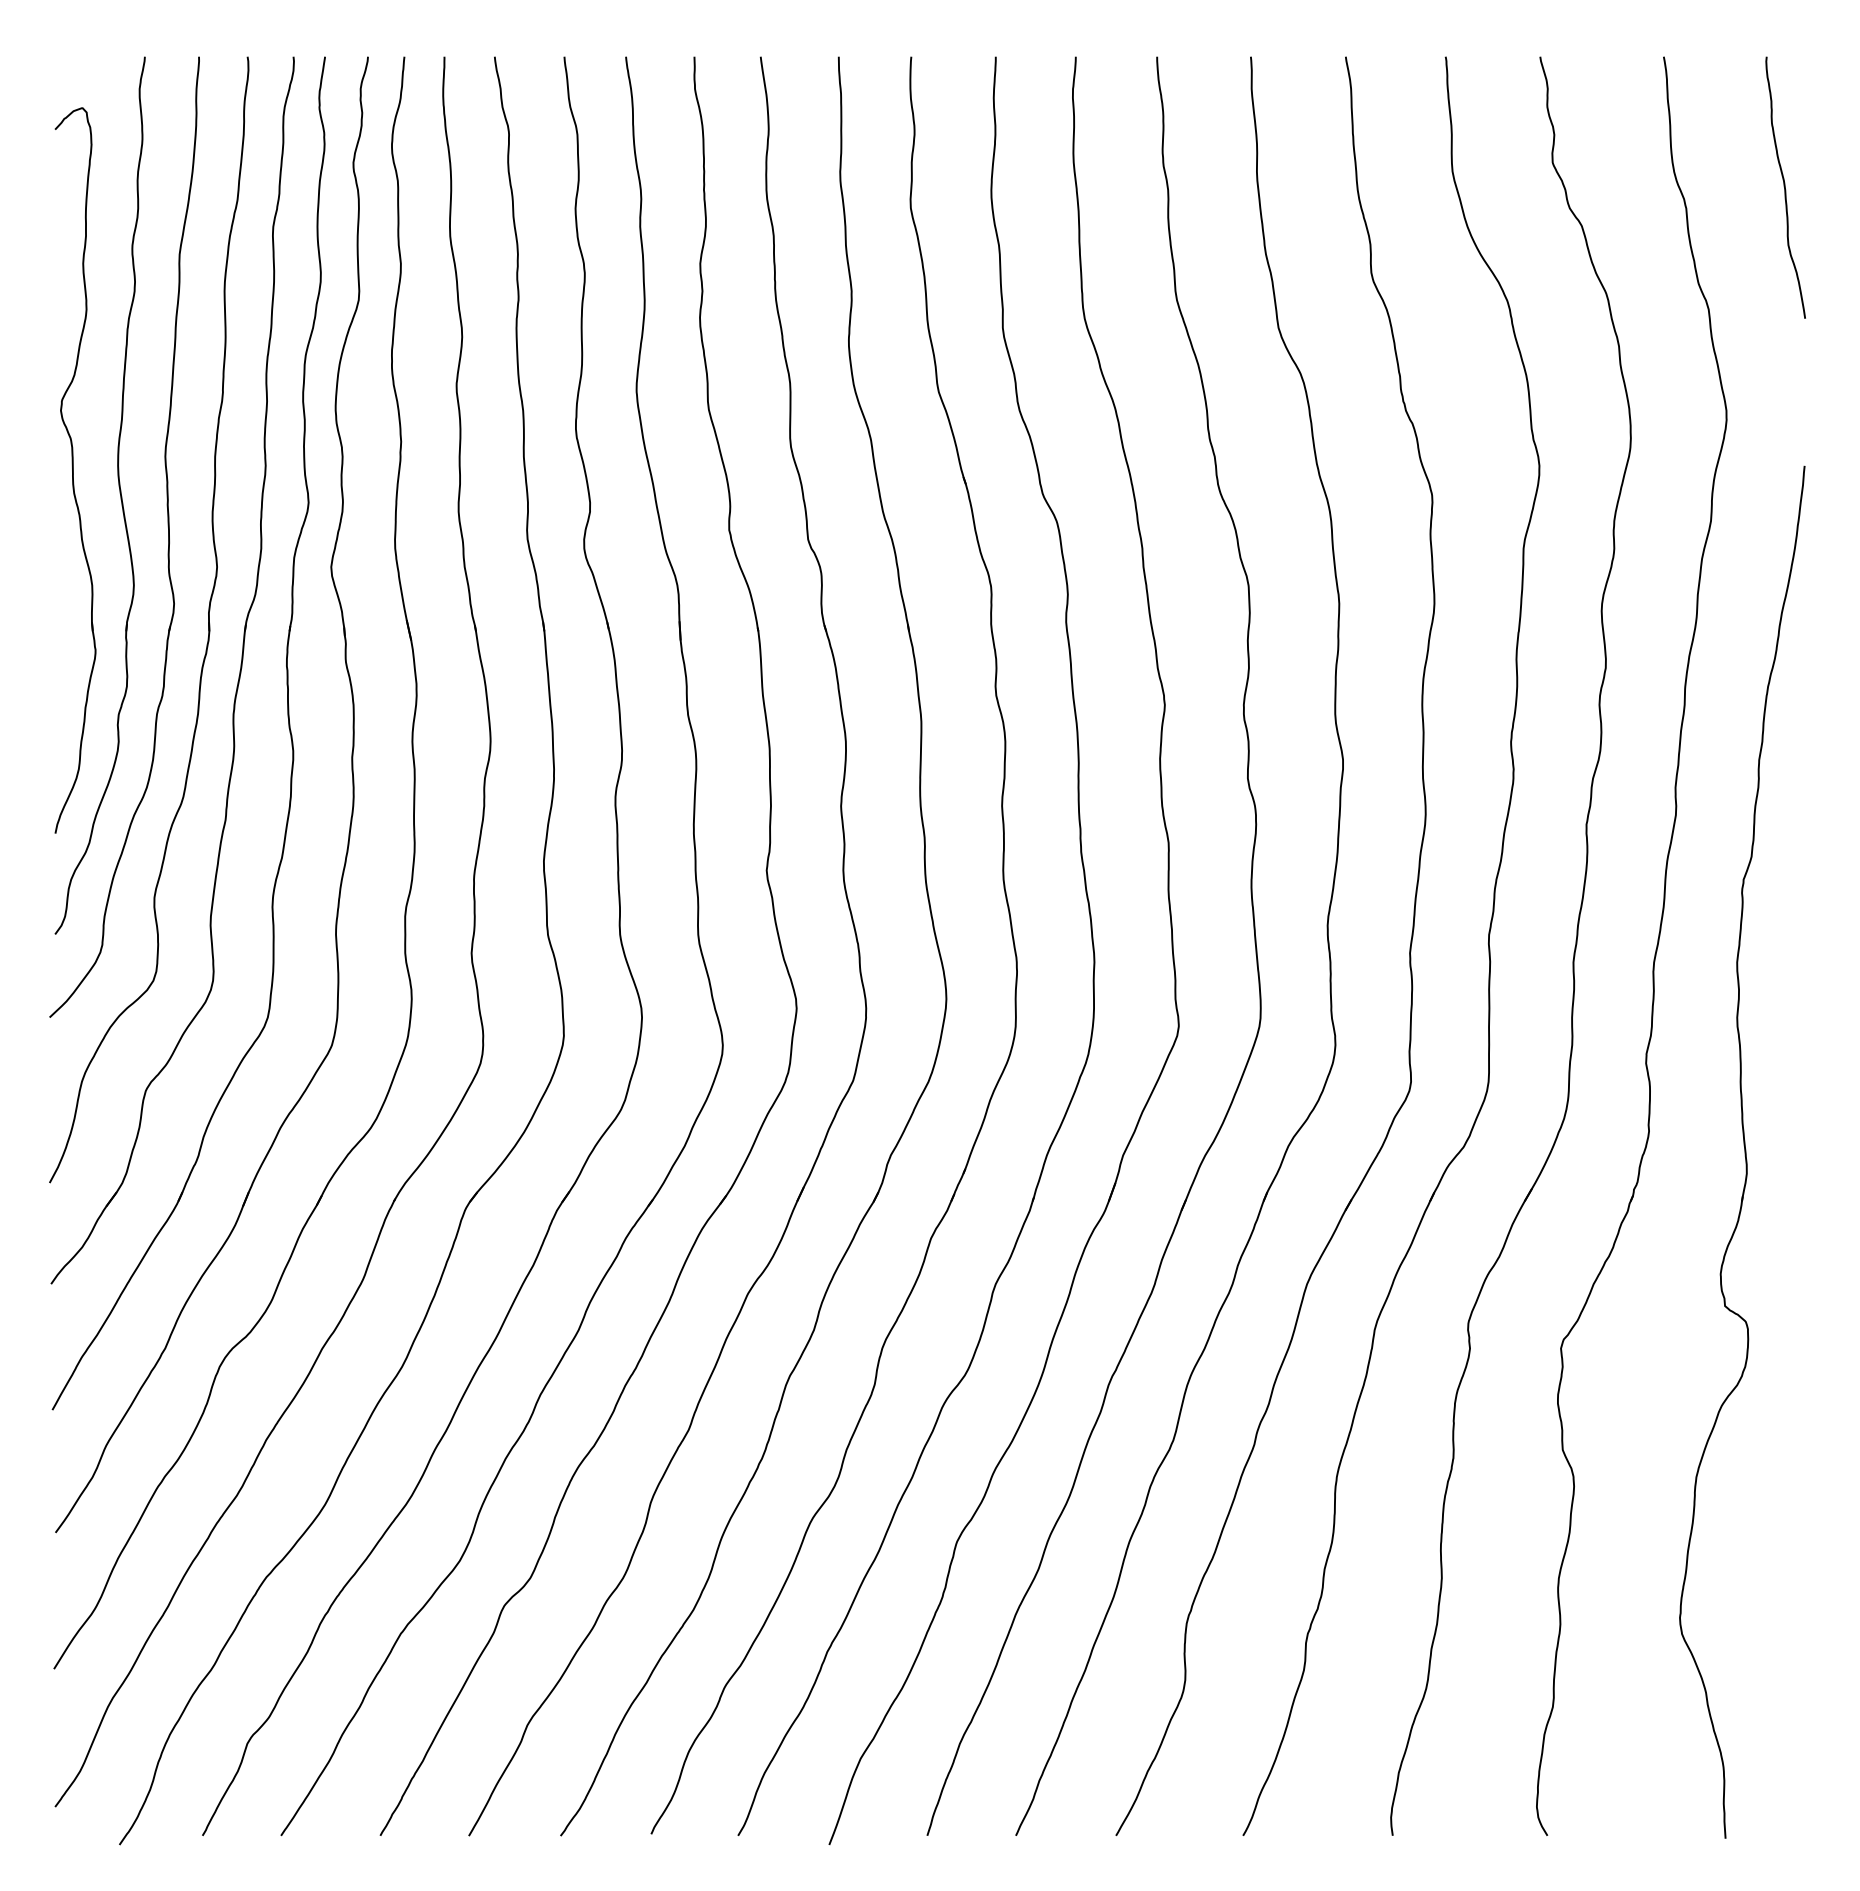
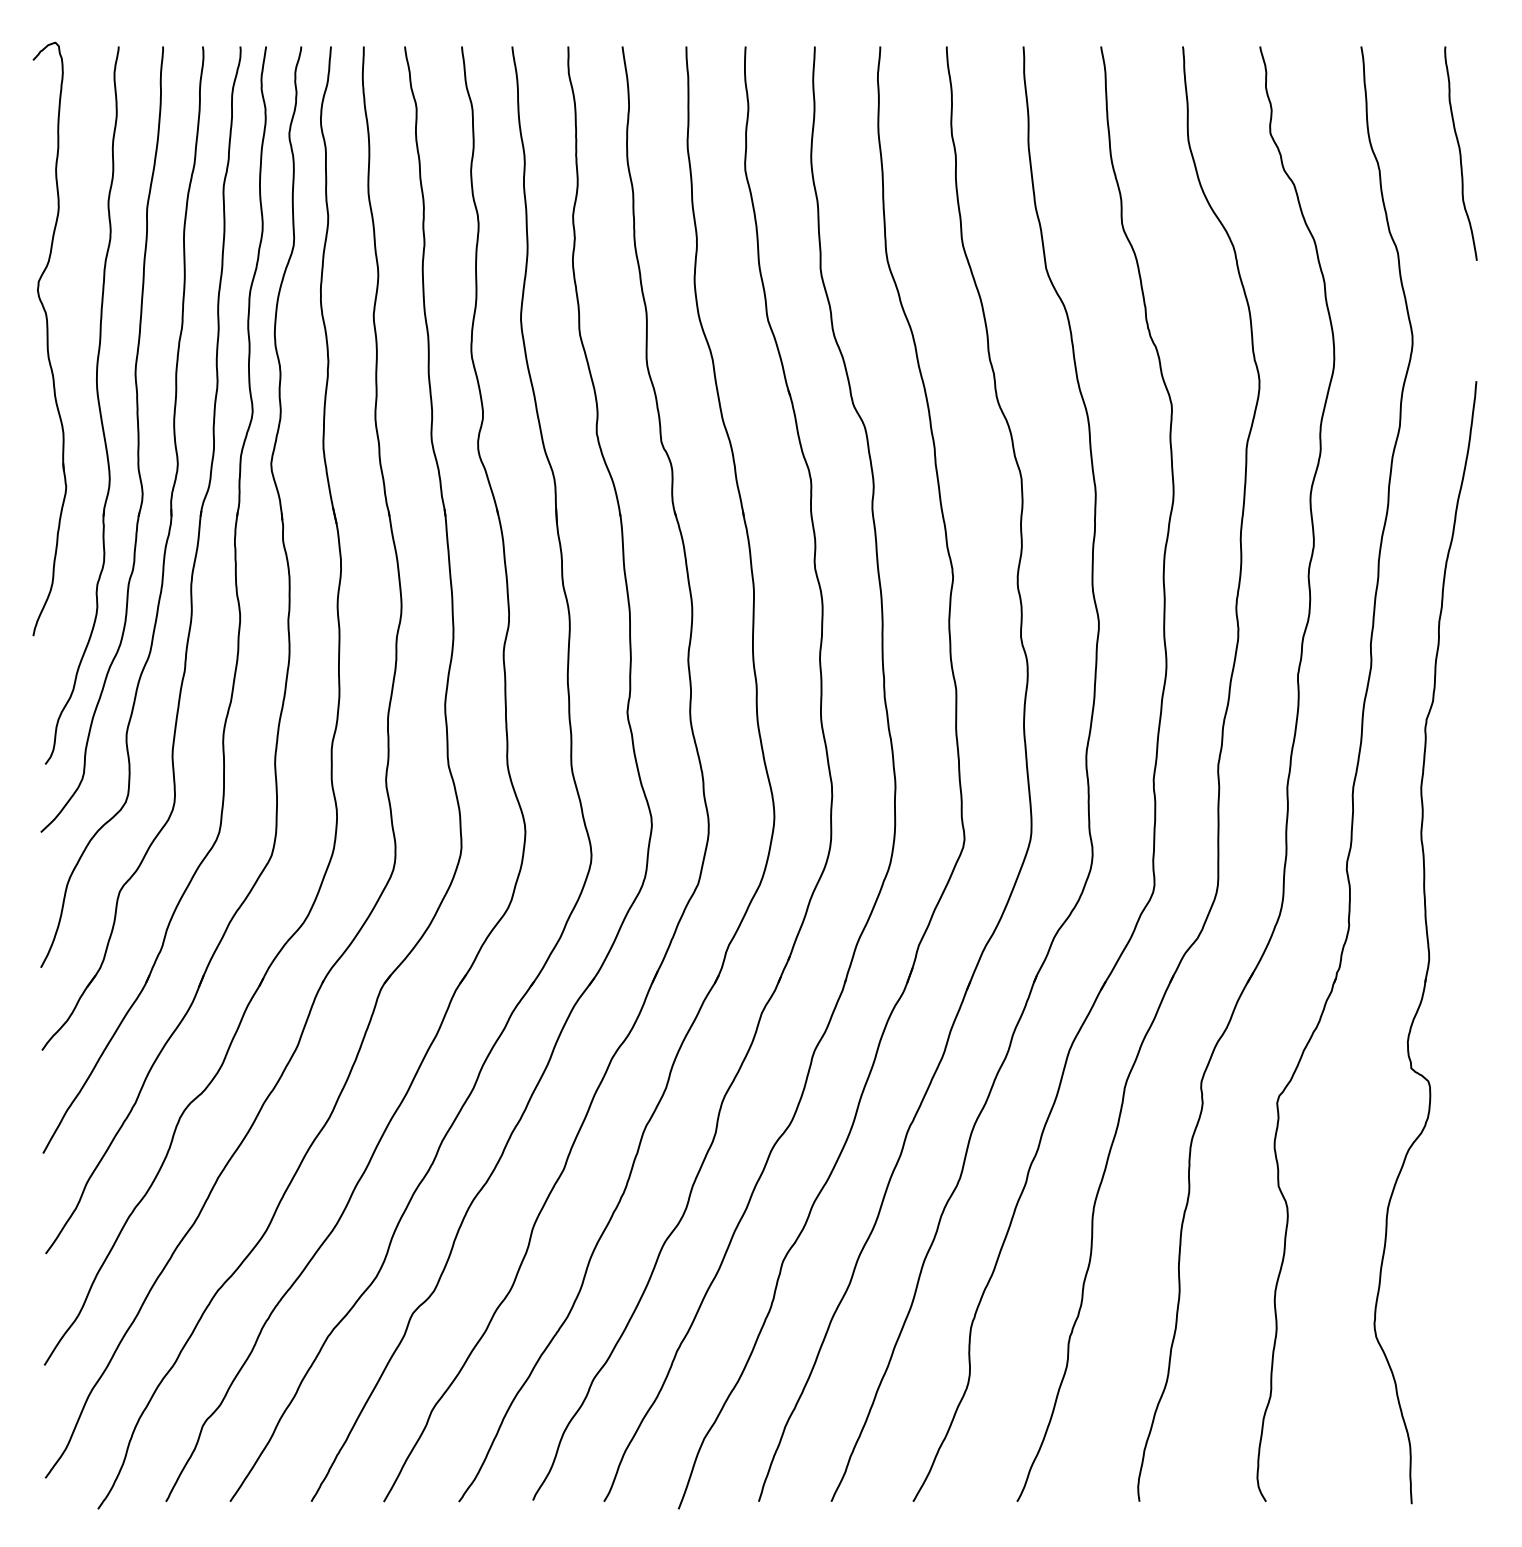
part: (75, 470) -> (49, 339), moved

